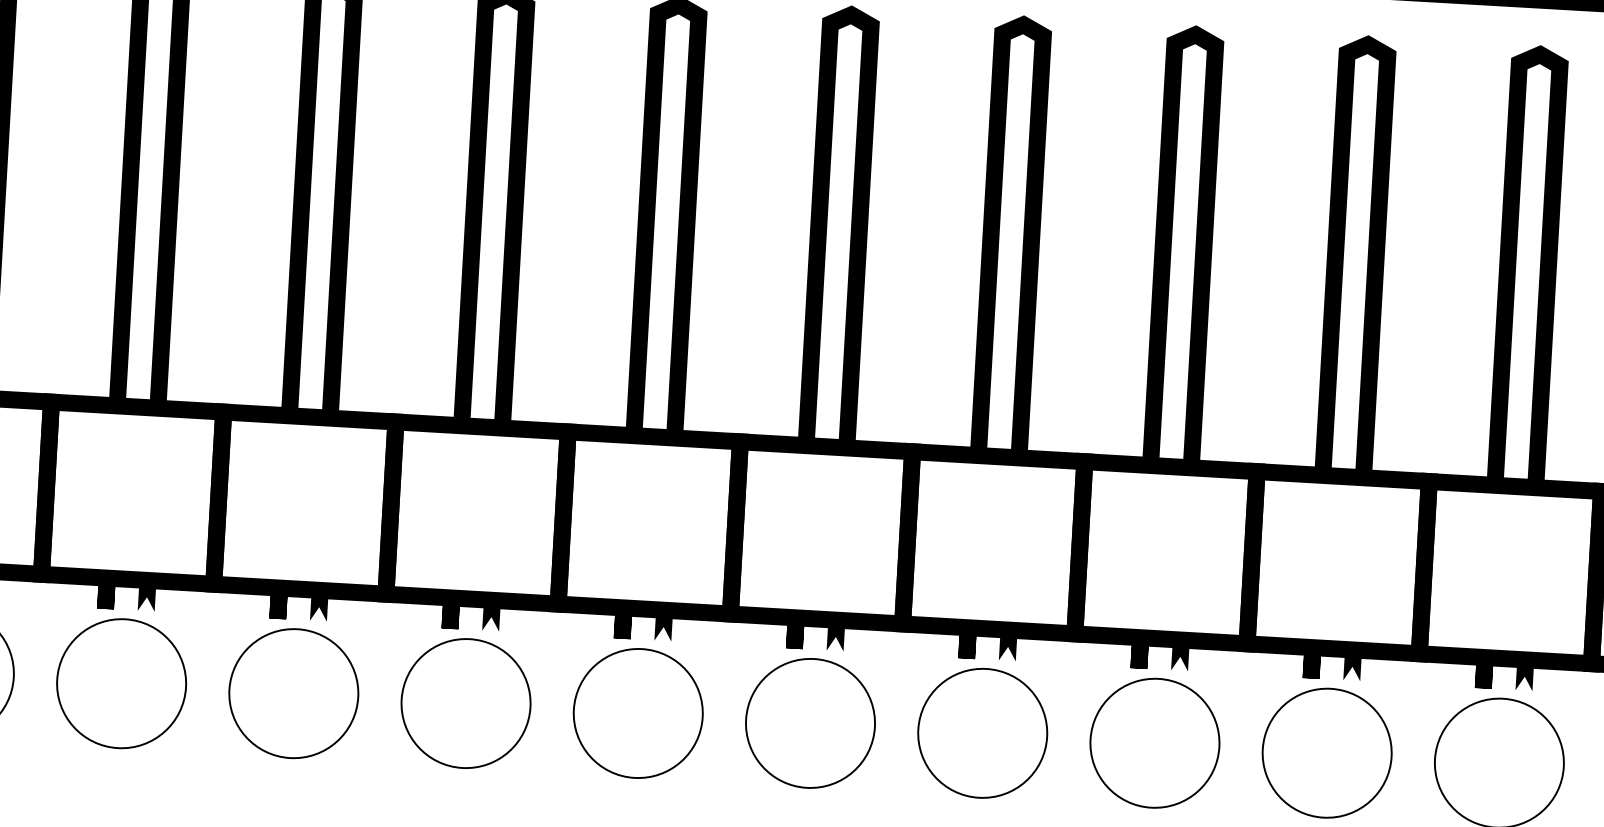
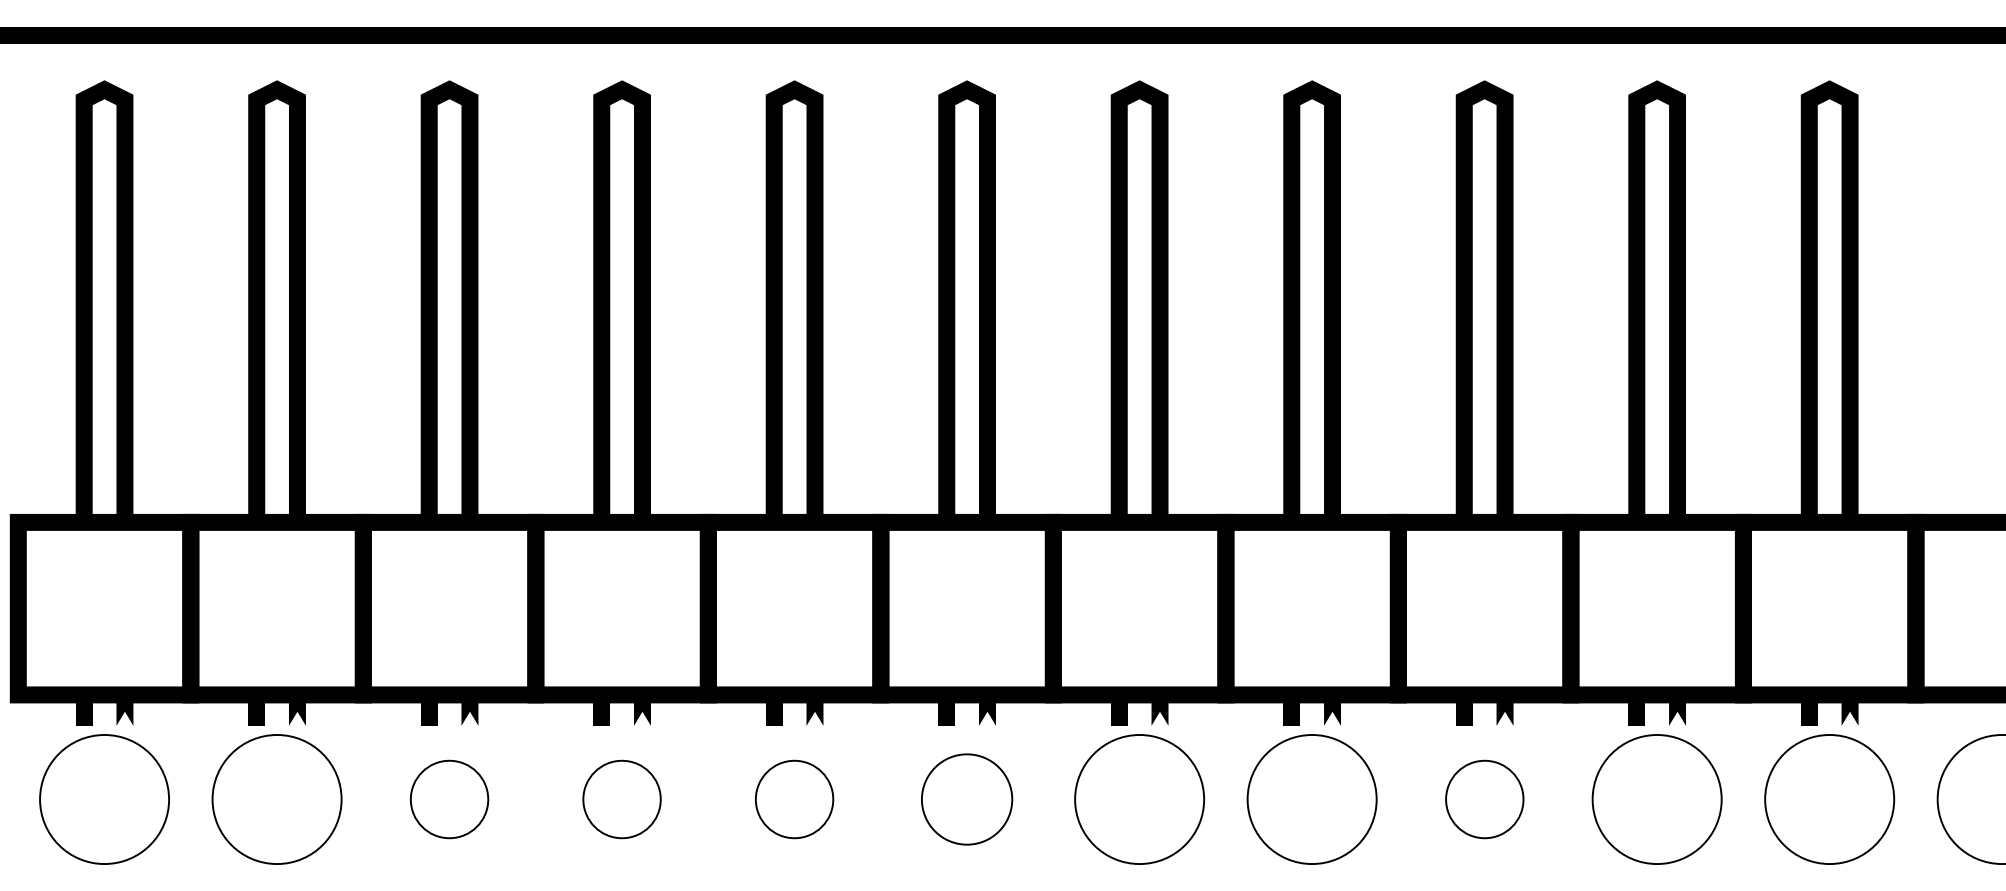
part: (121, 683) -> (449, 799), size x0.6
part: (293, 693) -> (621, 799), size x0.6
part: (465, 703) -> (794, 799), size x0.6
part: (637, 713) -> (966, 799), size x0.7
part: (1154, 743) -> (1484, 799), size x0.6

